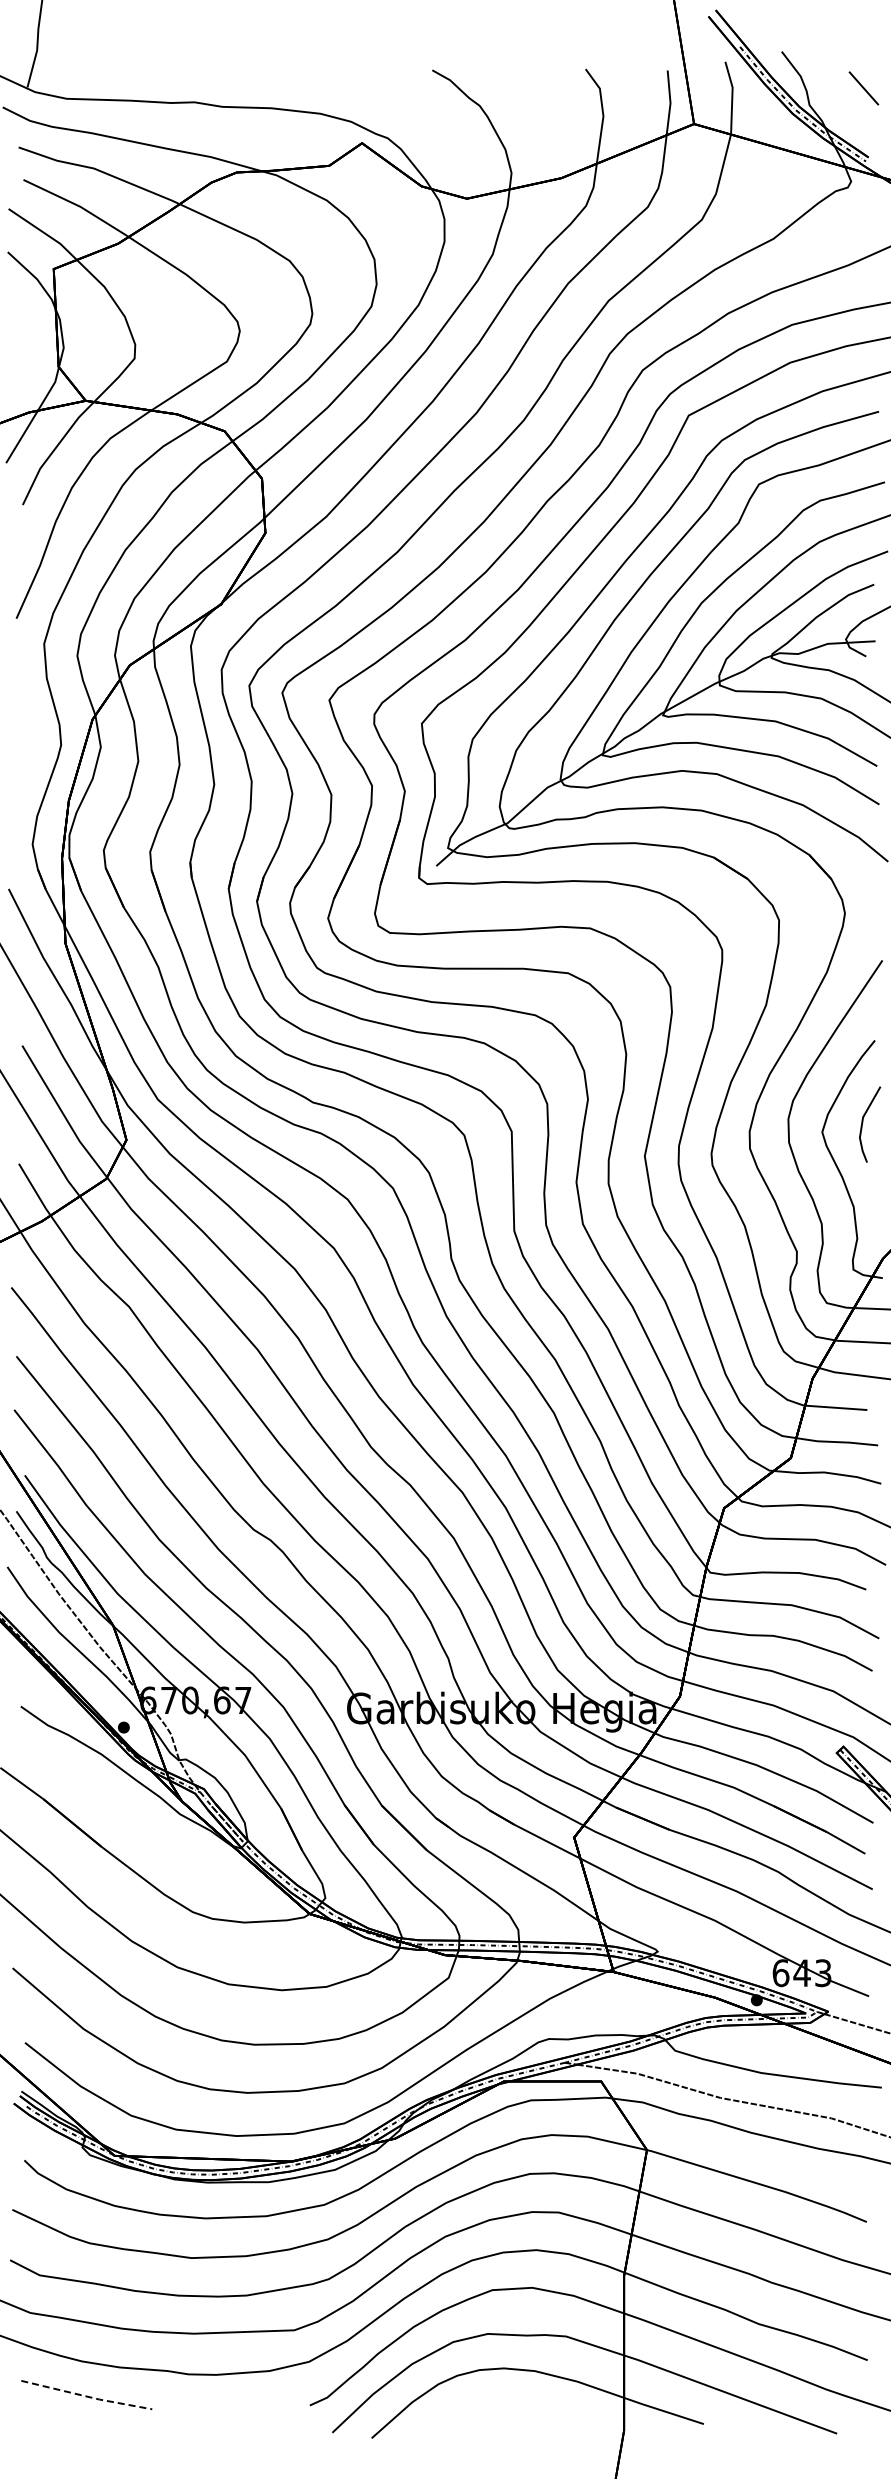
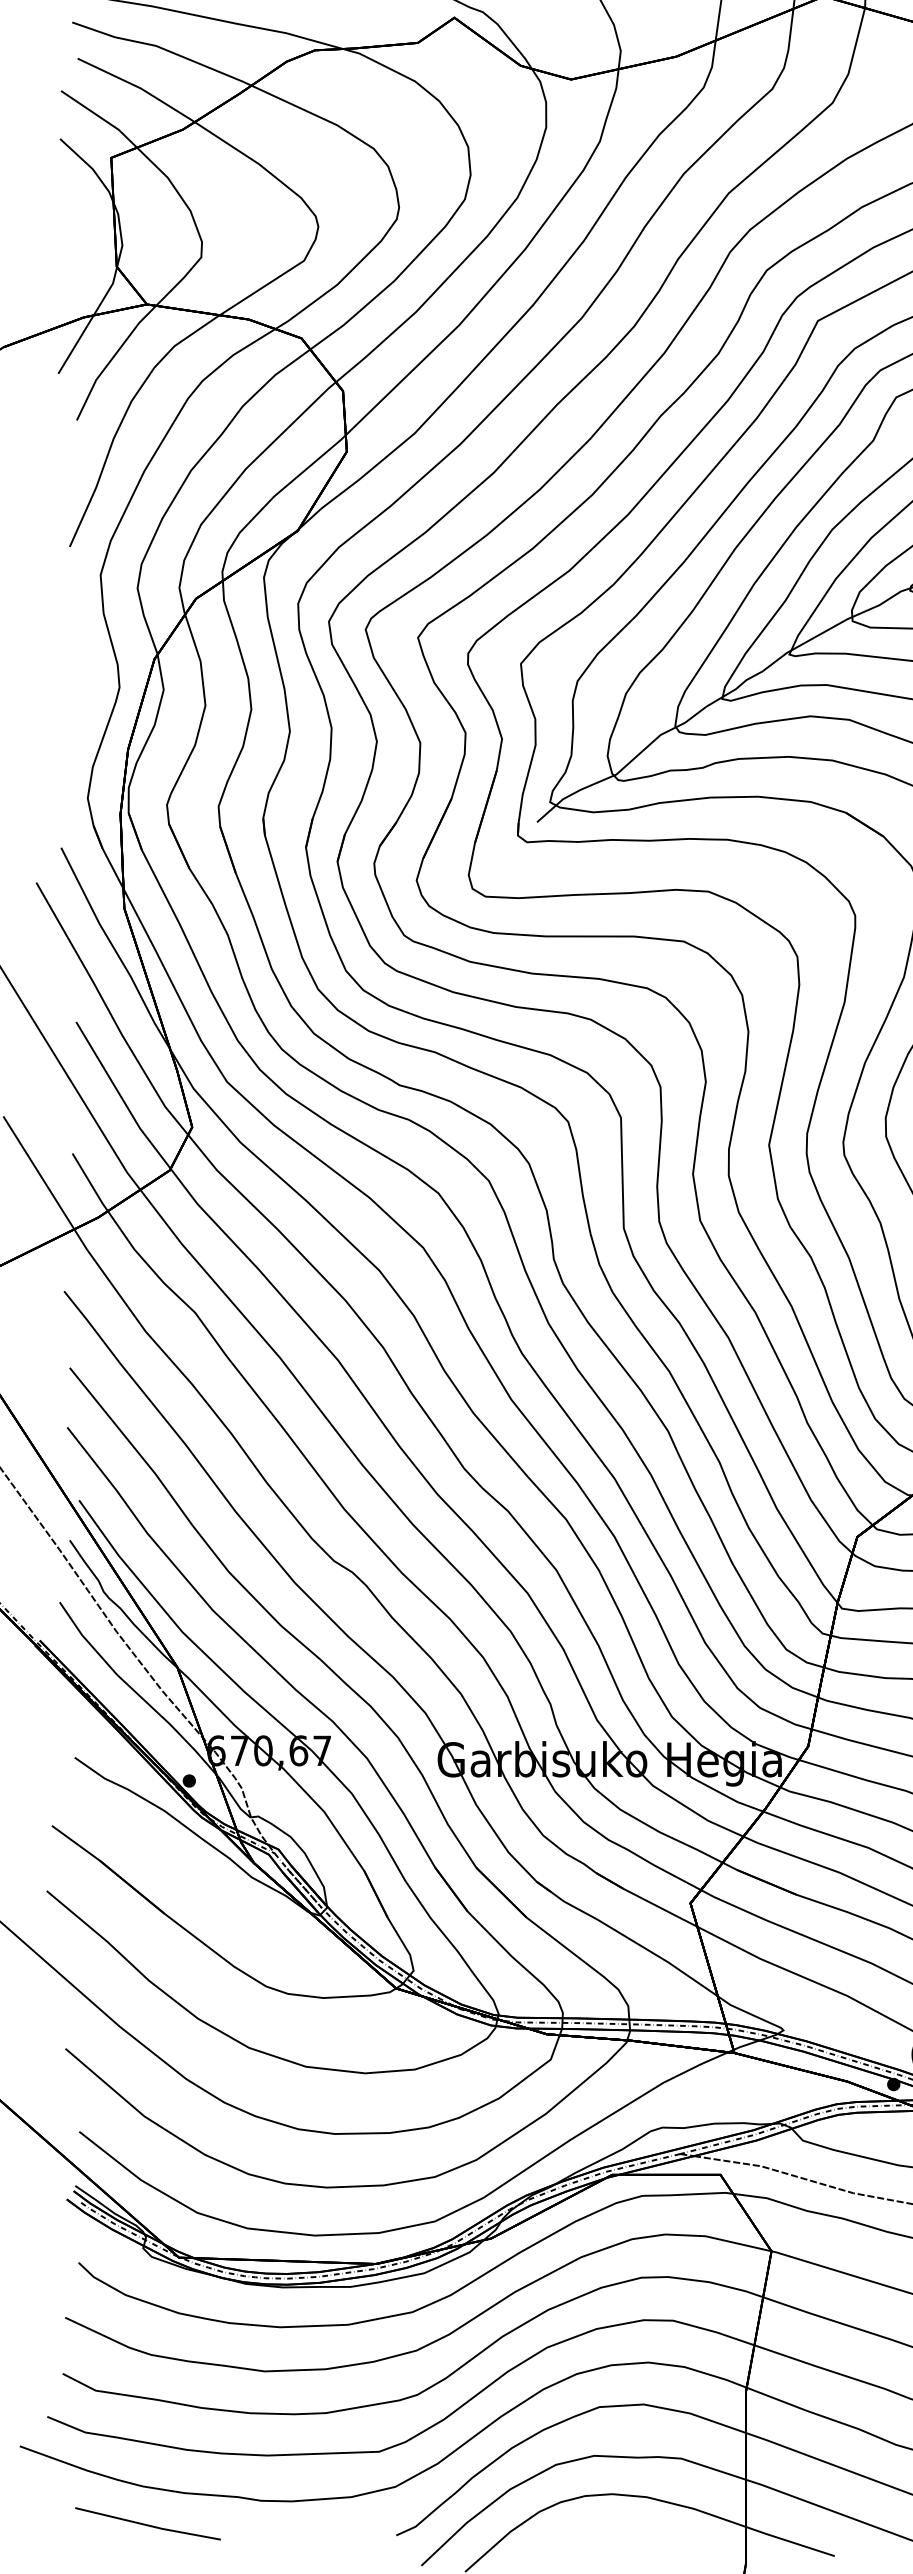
line: (87, 2396) -> (148, 2525), dashed -> solid

